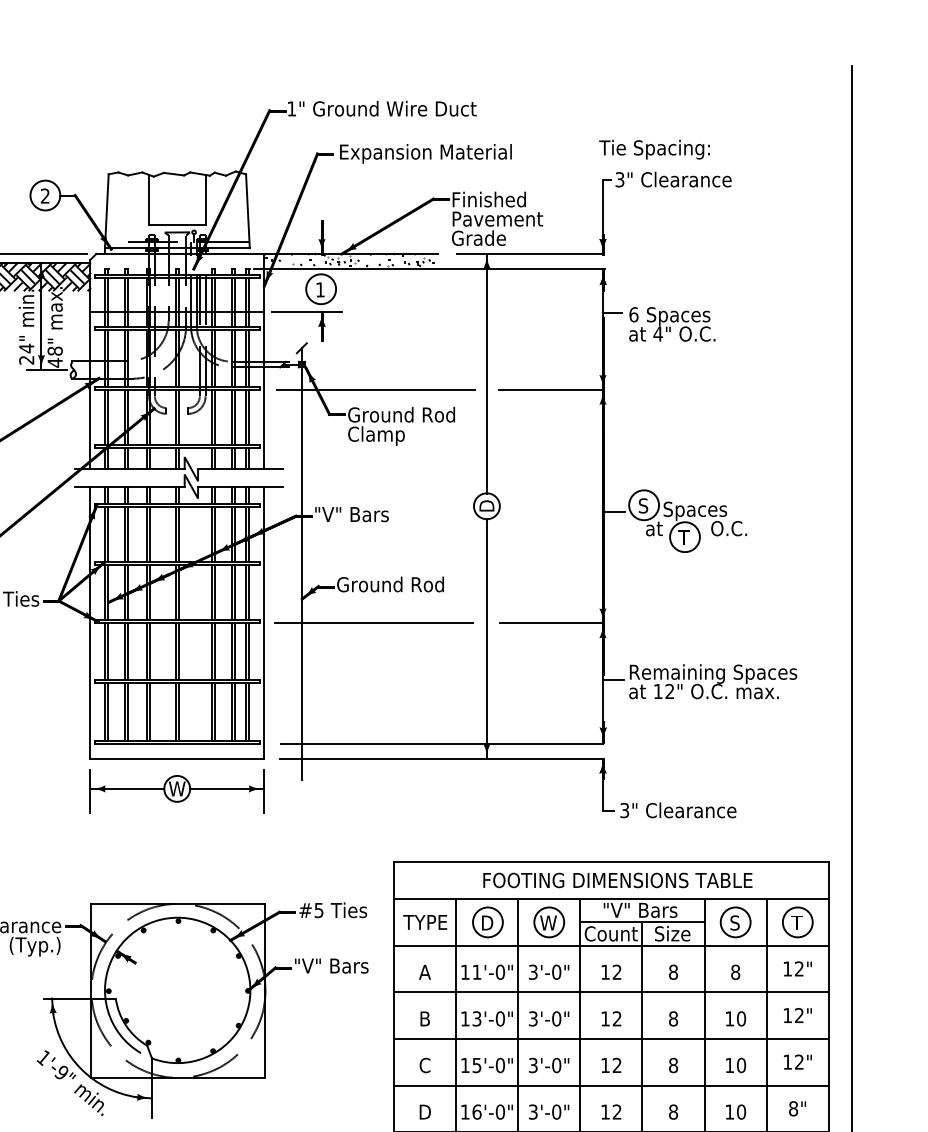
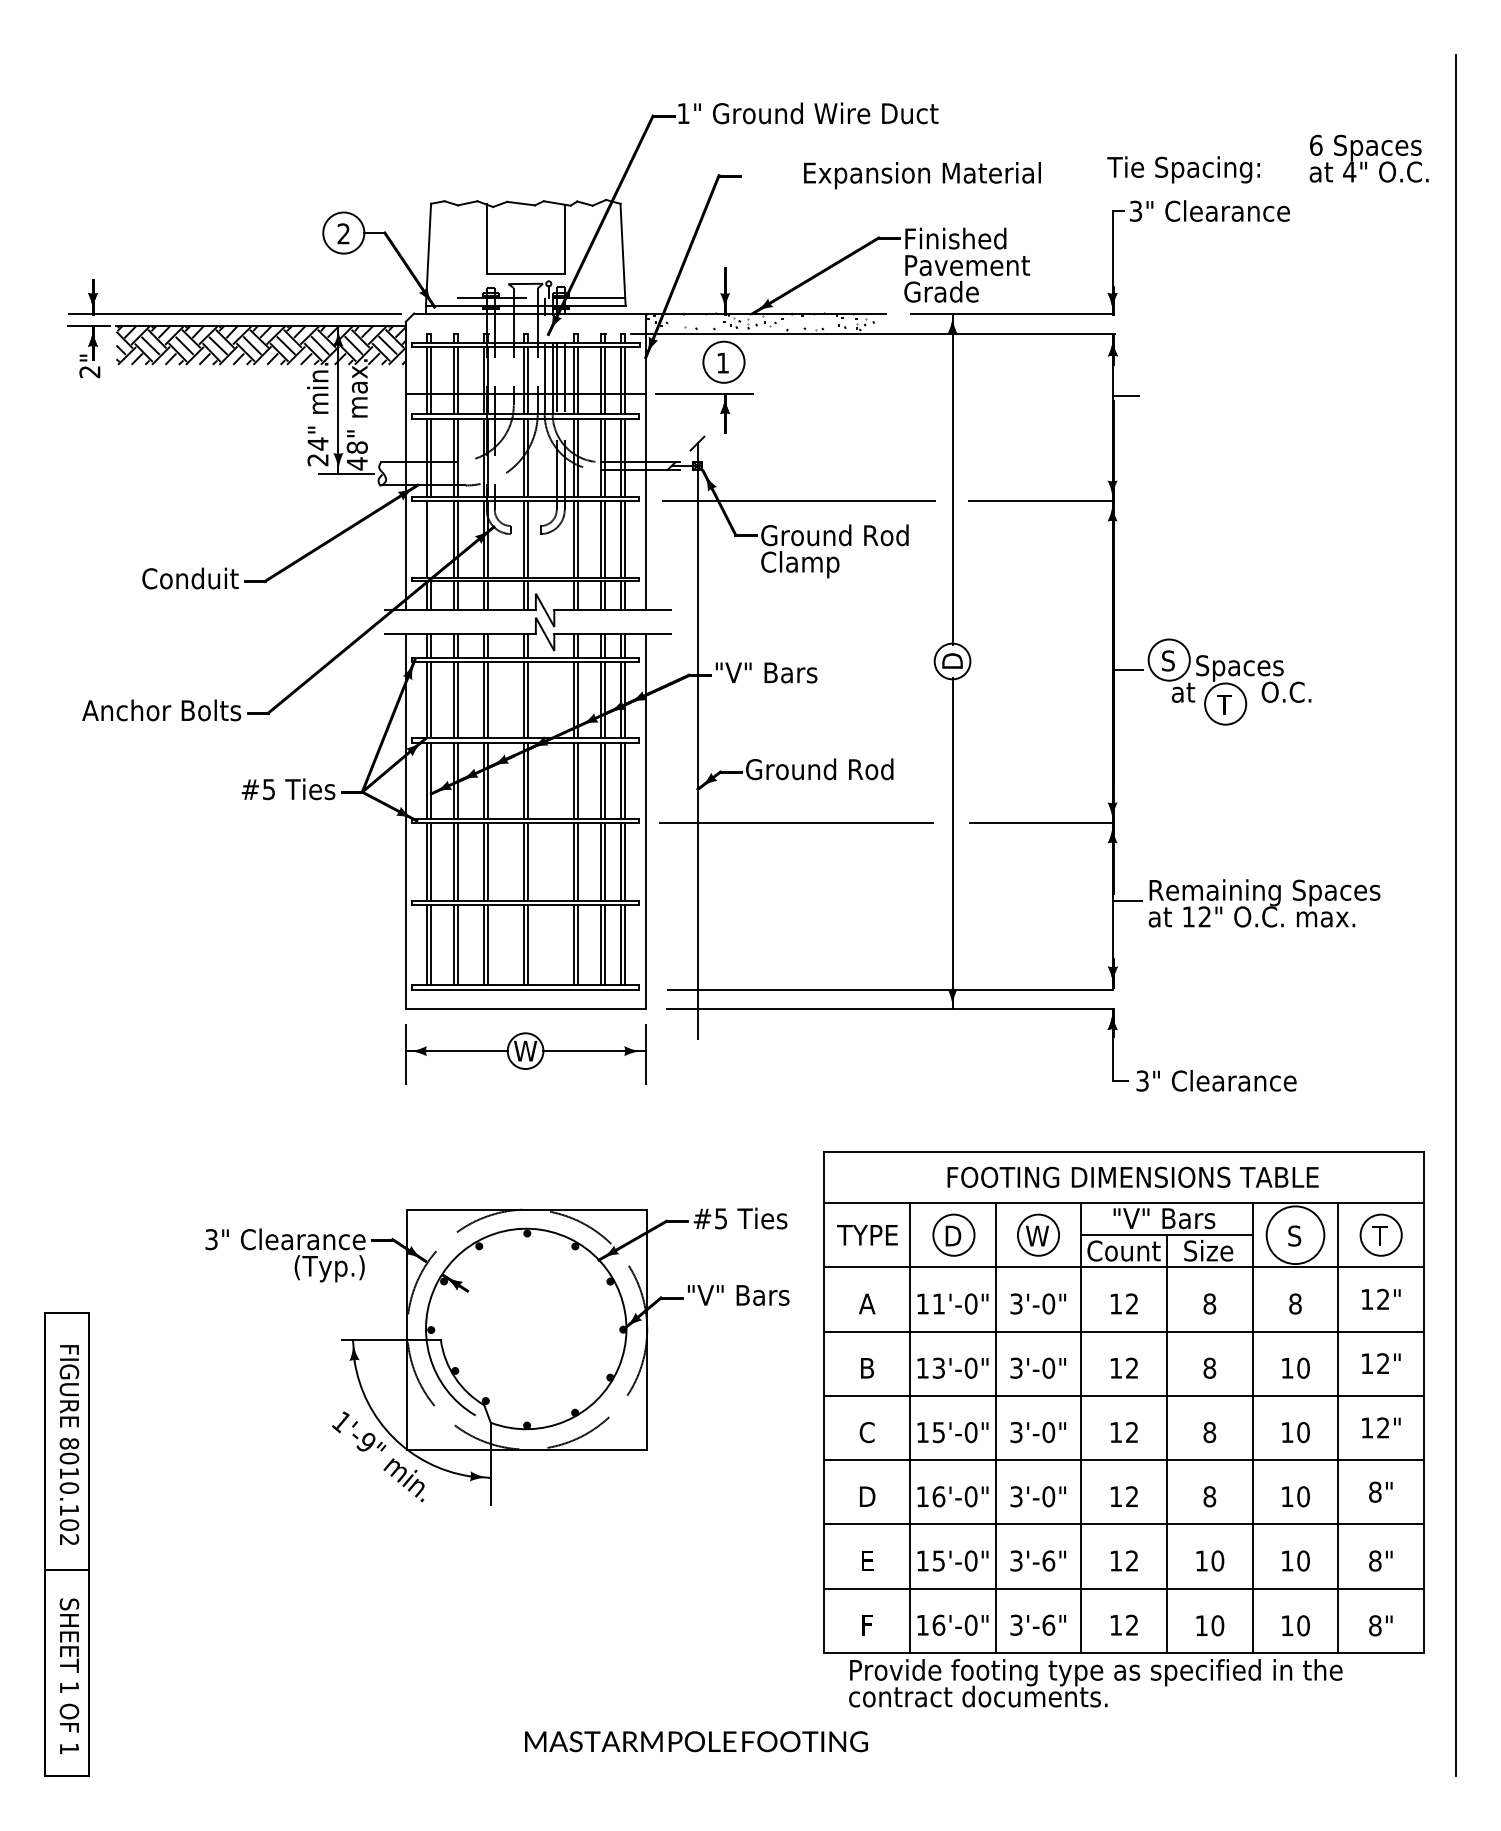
text: (425, 153) -> (922, 175), moved
text: (671, 324) -> (1368, 158), moved
line: (108, 417) -> (430, 539), removed
circle: (735, 921) -> (1295, 1234), size x1.4

